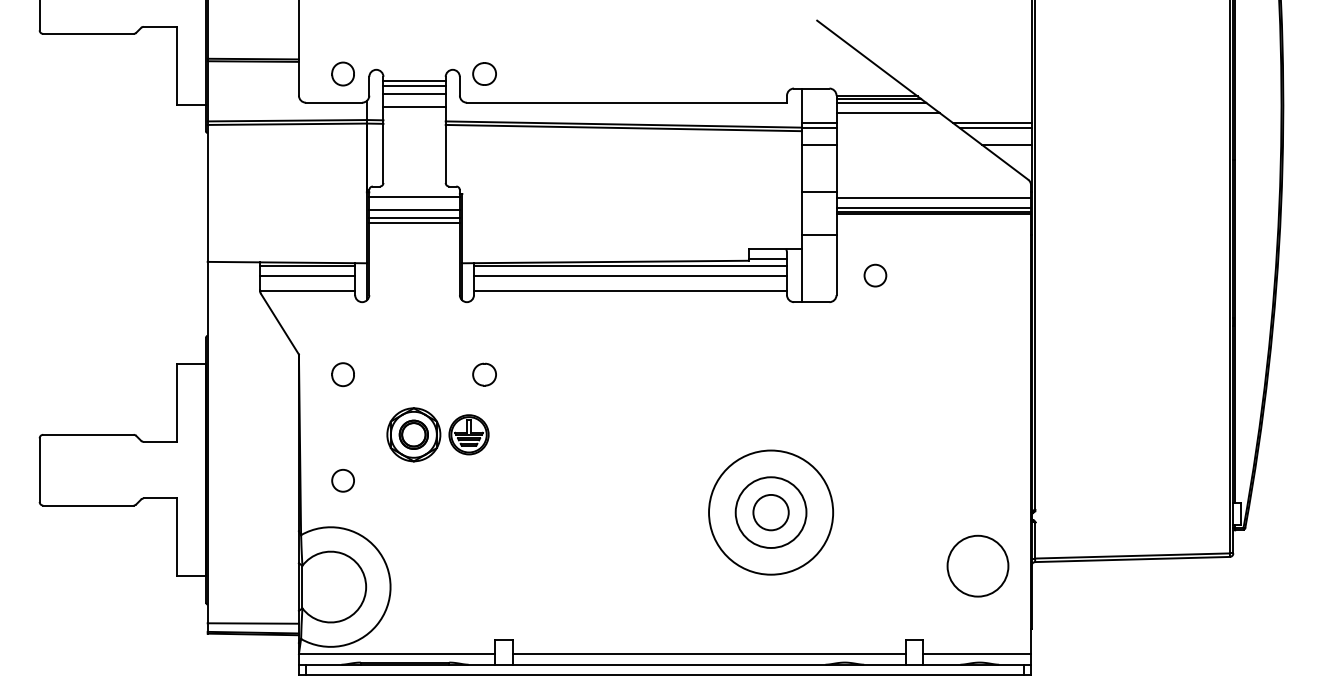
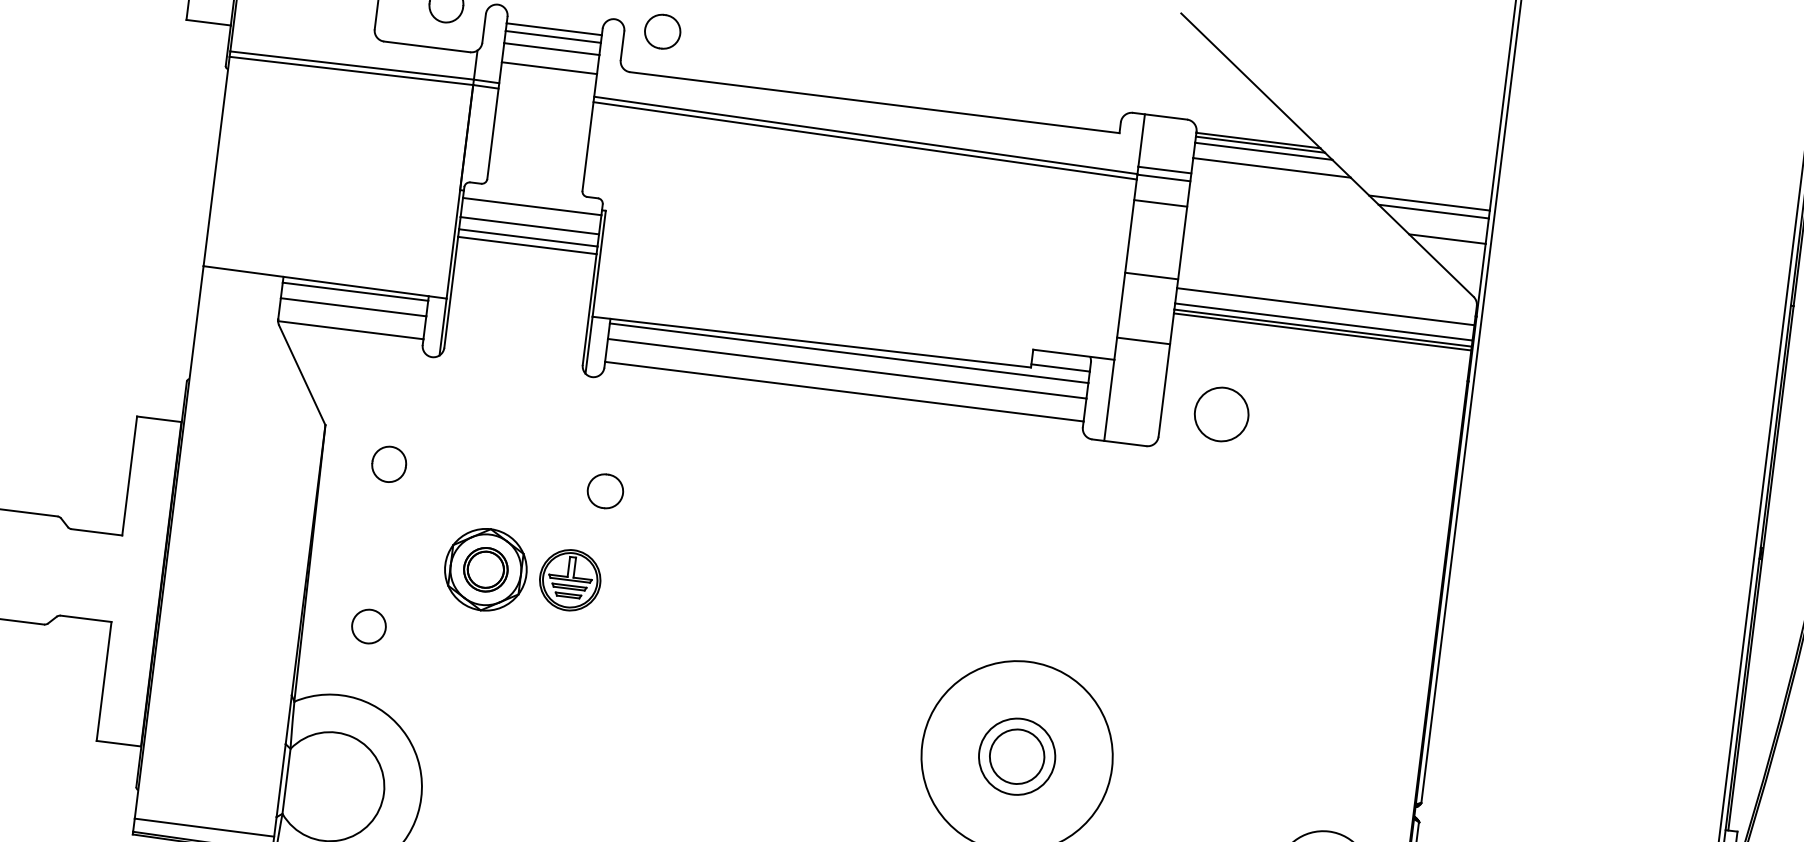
circle: (875, 275) -> (1221, 414), size x1.6
circle: (770, 512) -> (1016, 756), size x0.7

